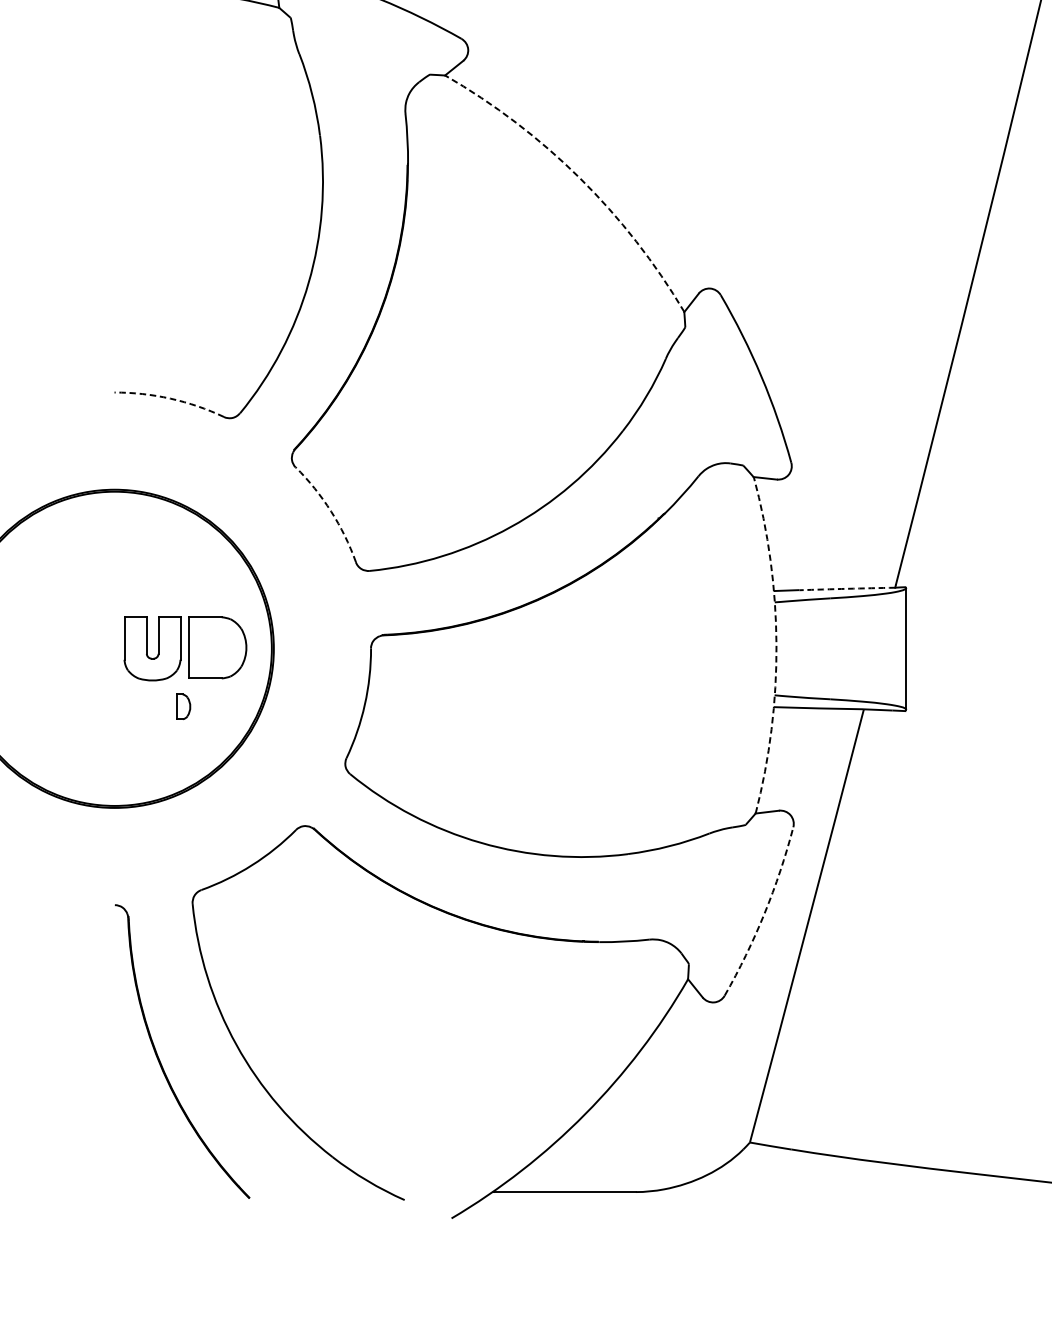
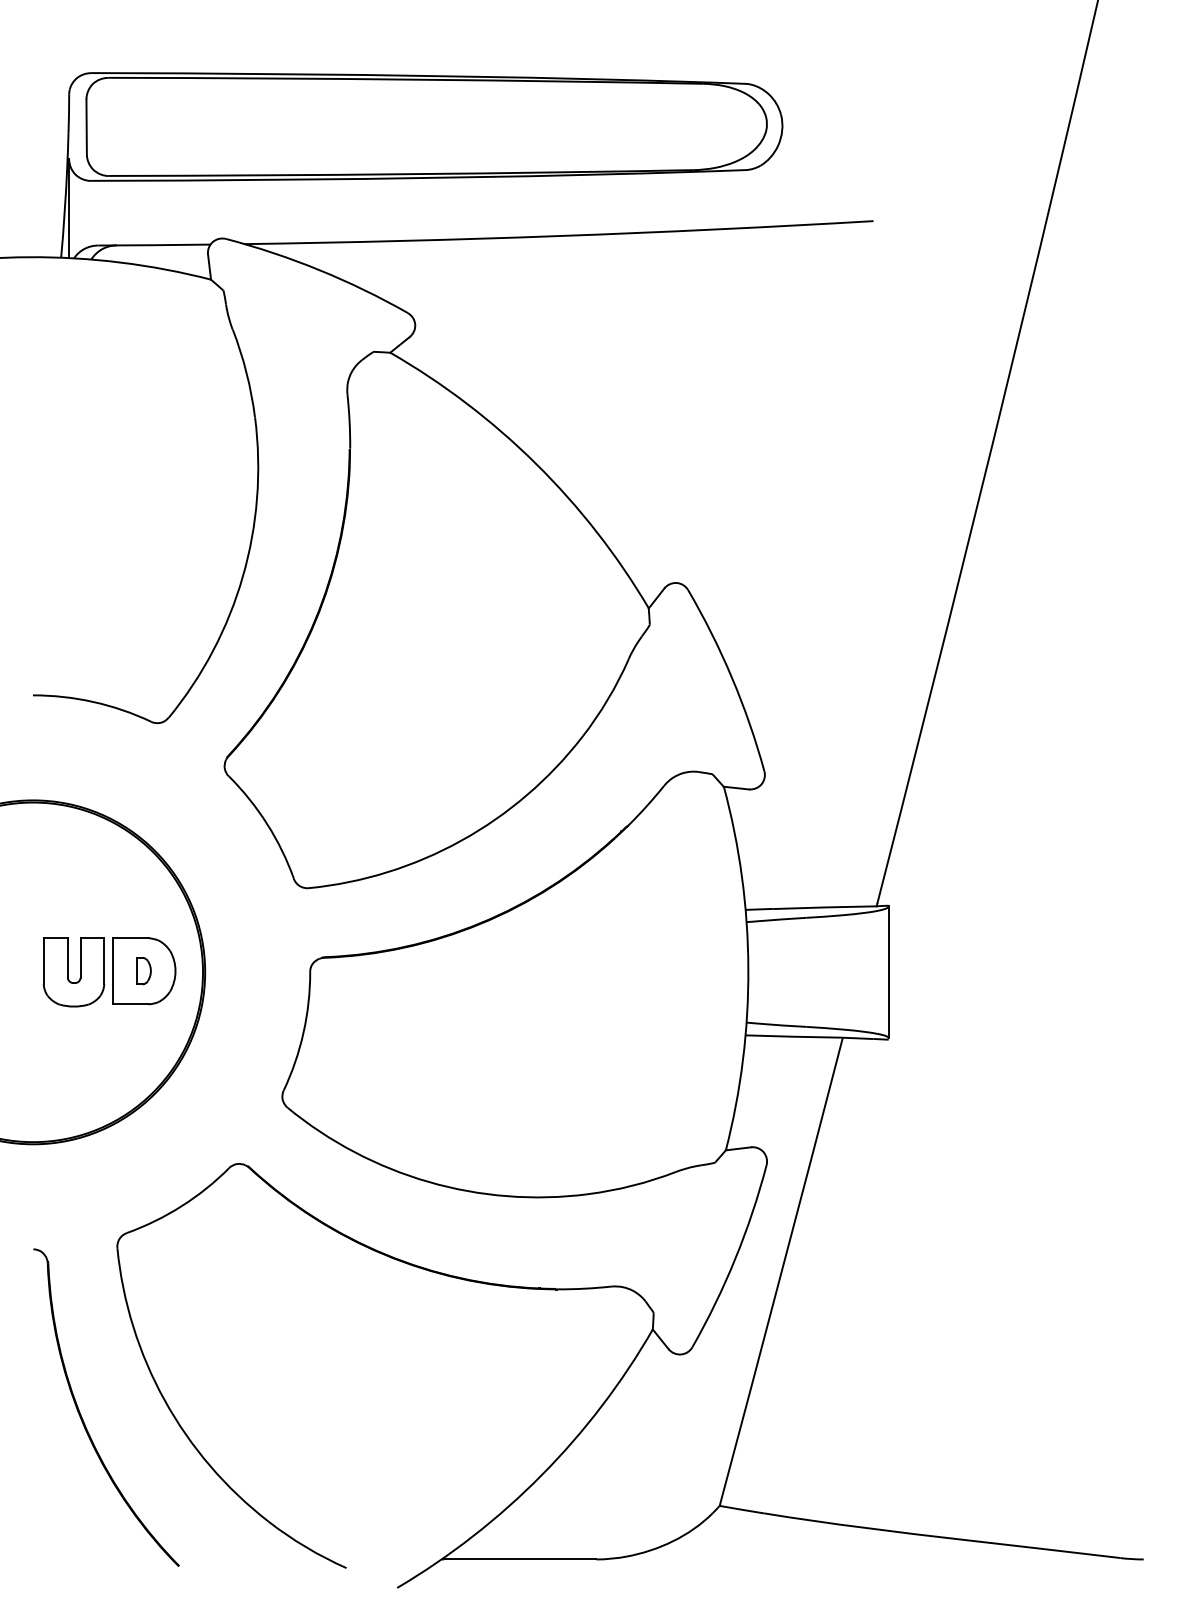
arc: (580, 177) -> (536, 463), dashed -> solid
arc: (170, 399) -> (93, 702), dashed -> solid
arc: (331, 511) -> (267, 823), dashed -> solid
arc: (846, 588) -> (824, 907), dashed -> solid
arc: (776, 645) -> (748, 968), dashed -> solid
part: (183, 707) -> (143, 971), moved
arc: (764, 913) -> (735, 1258), dashed -> solid

